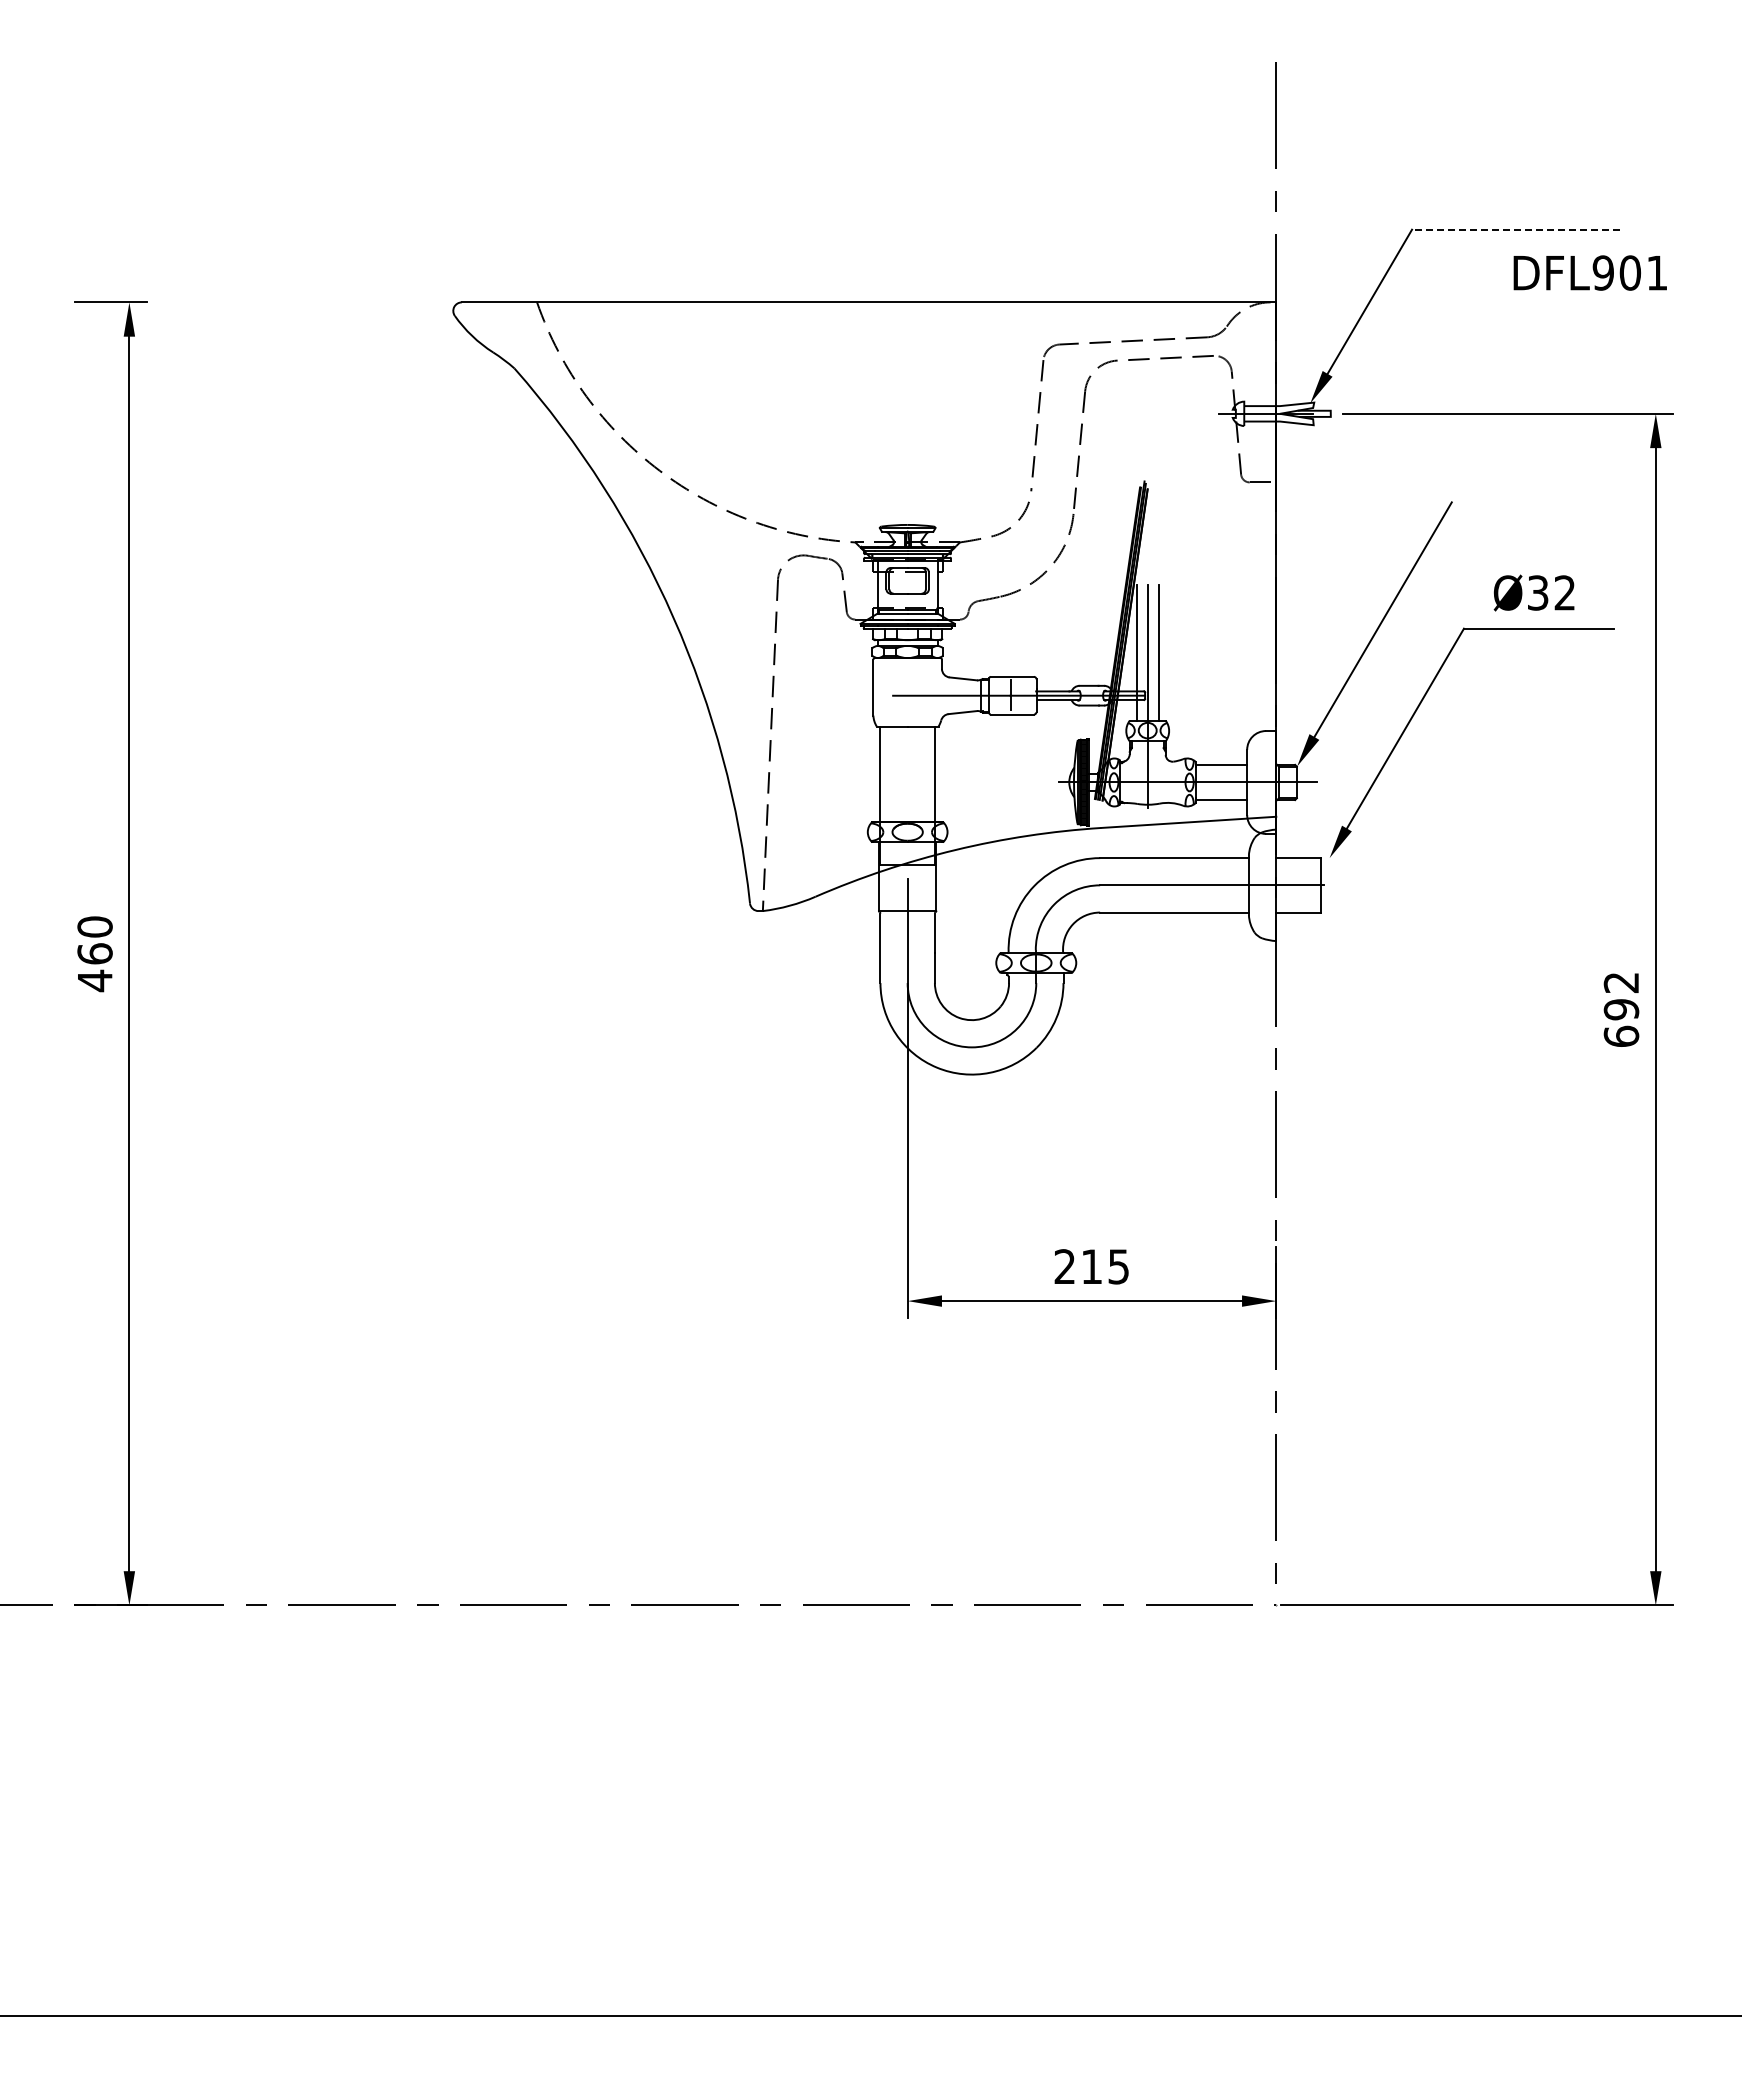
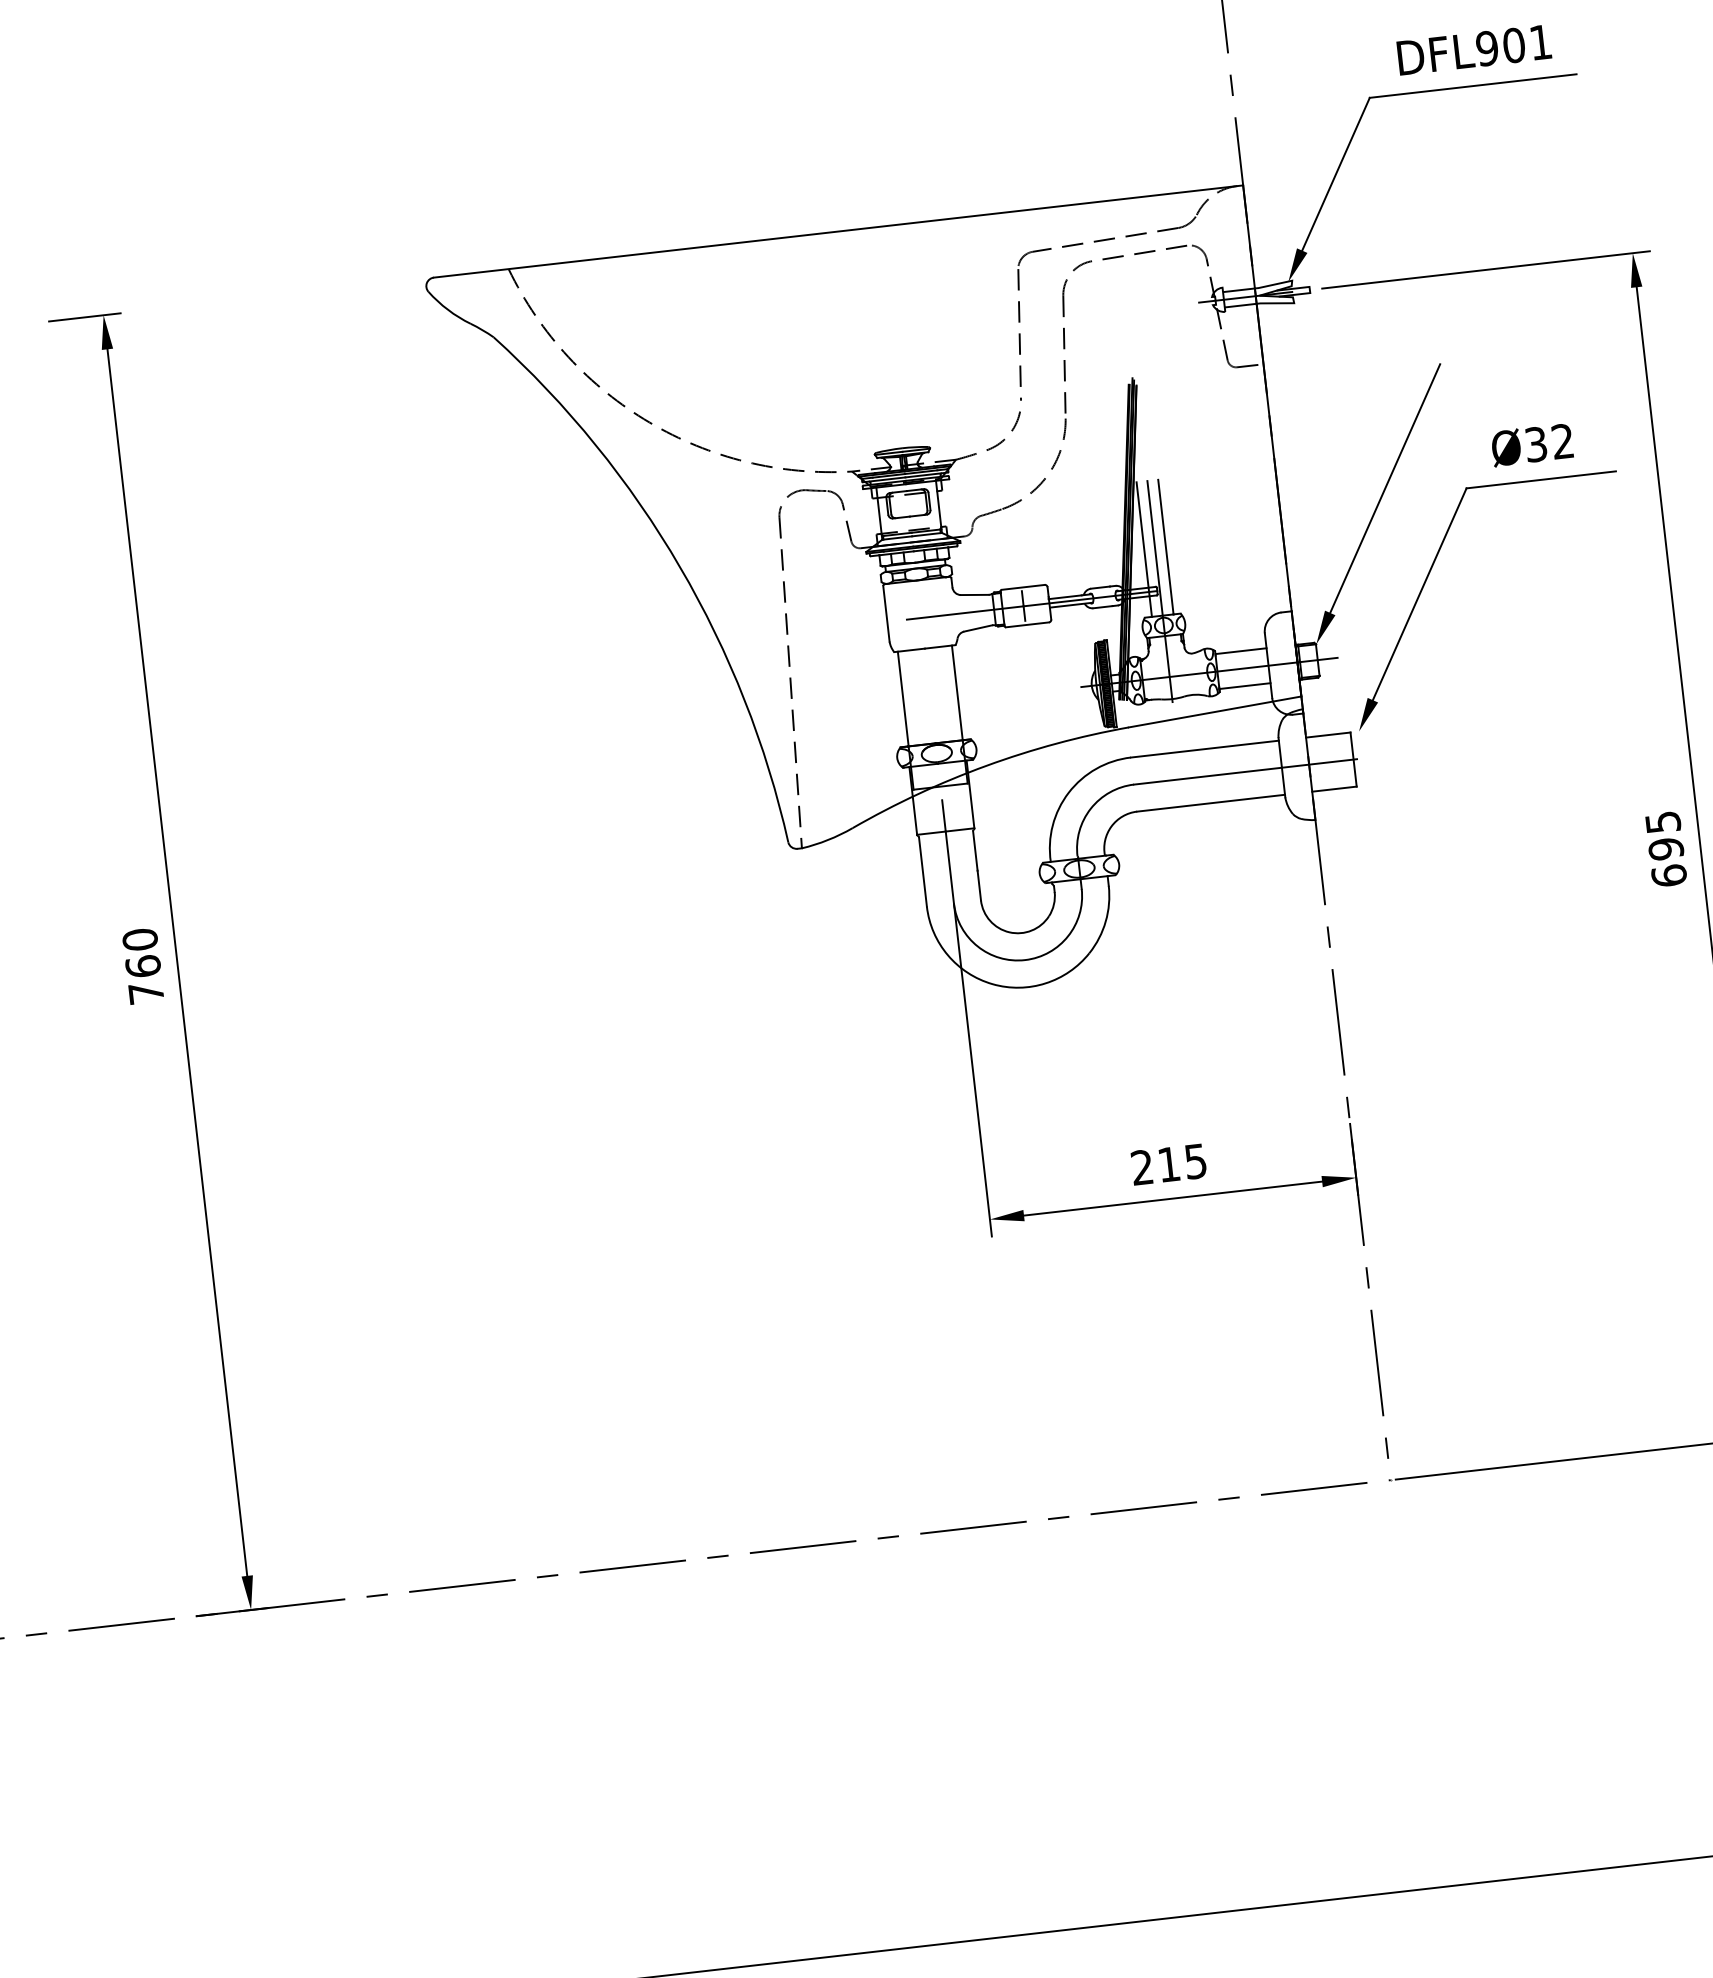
line: (1515, 229) -> (1472, 85), dashed -> solid
text: (1589, 272) -> (1473, 49), moved
text: (95, 980) -> (146, 992), 460 -> 760
text: (1621, 983) -> (1663, 823), 692 -> 695

